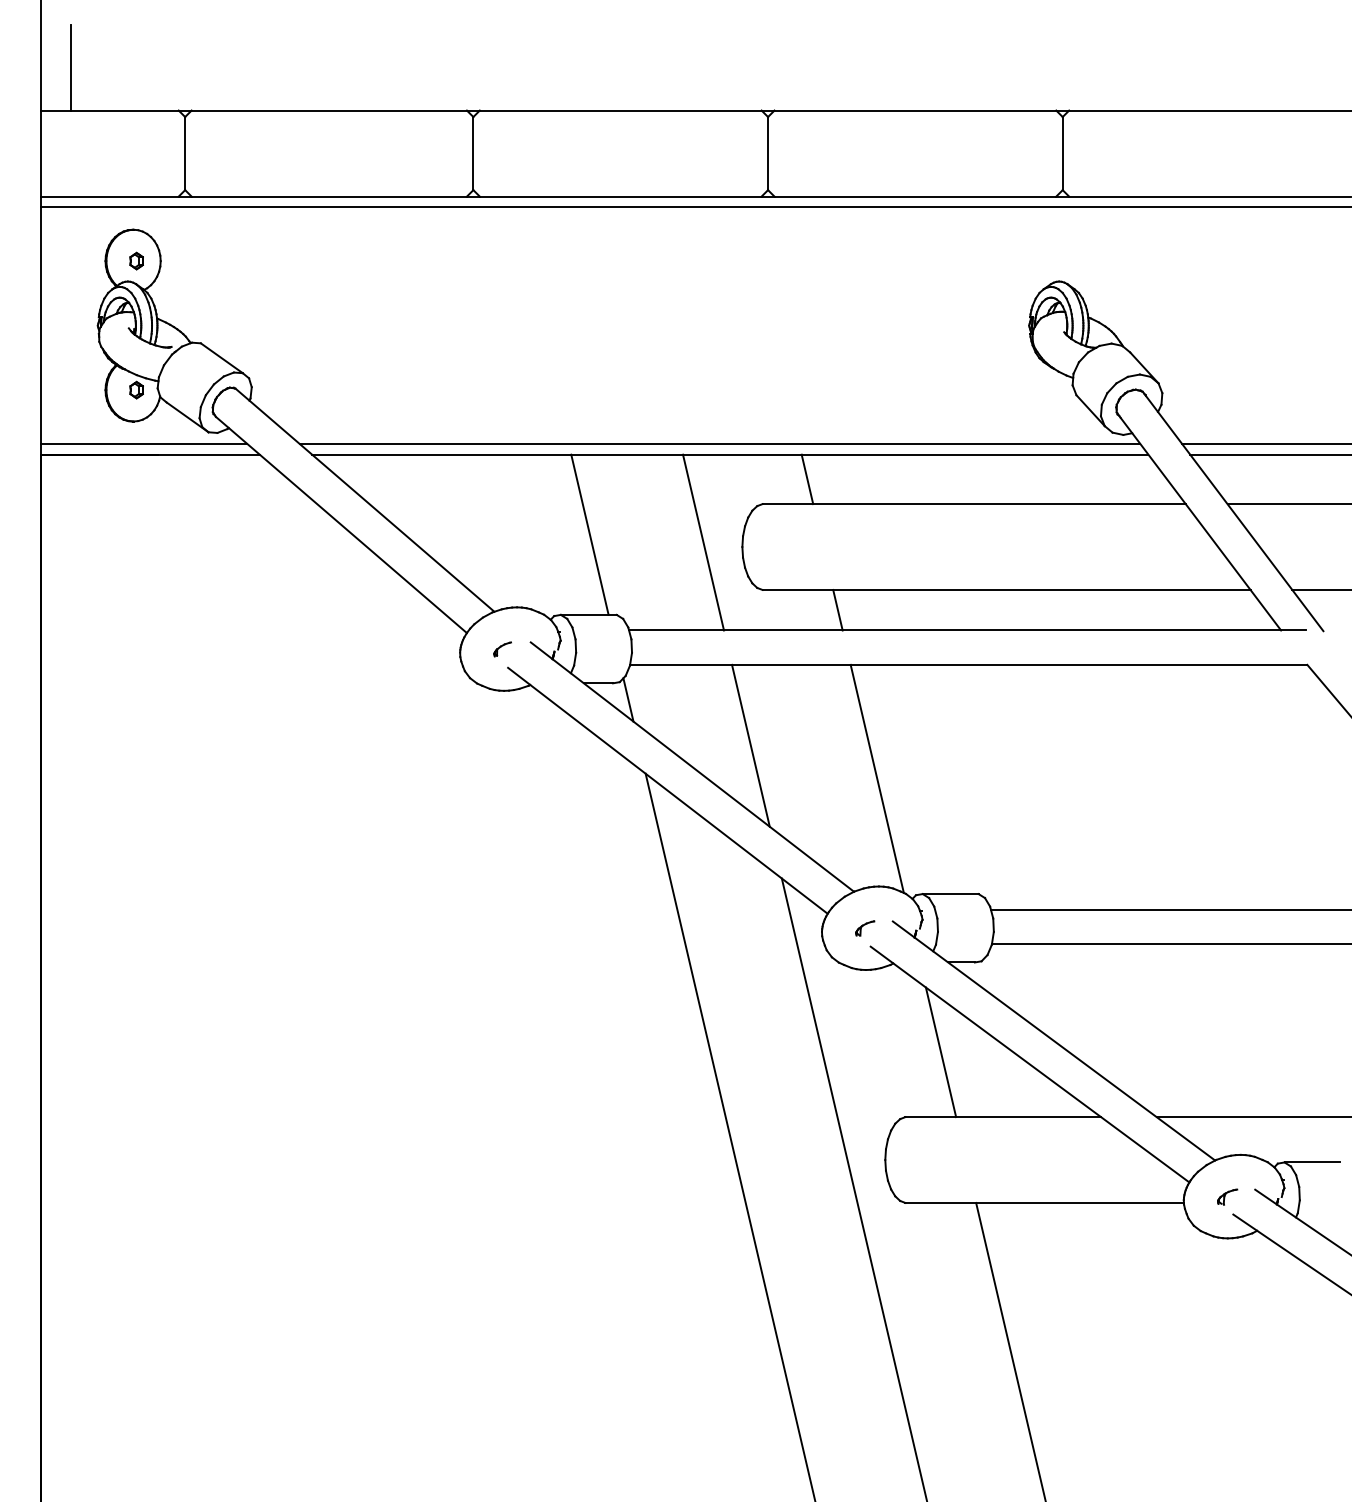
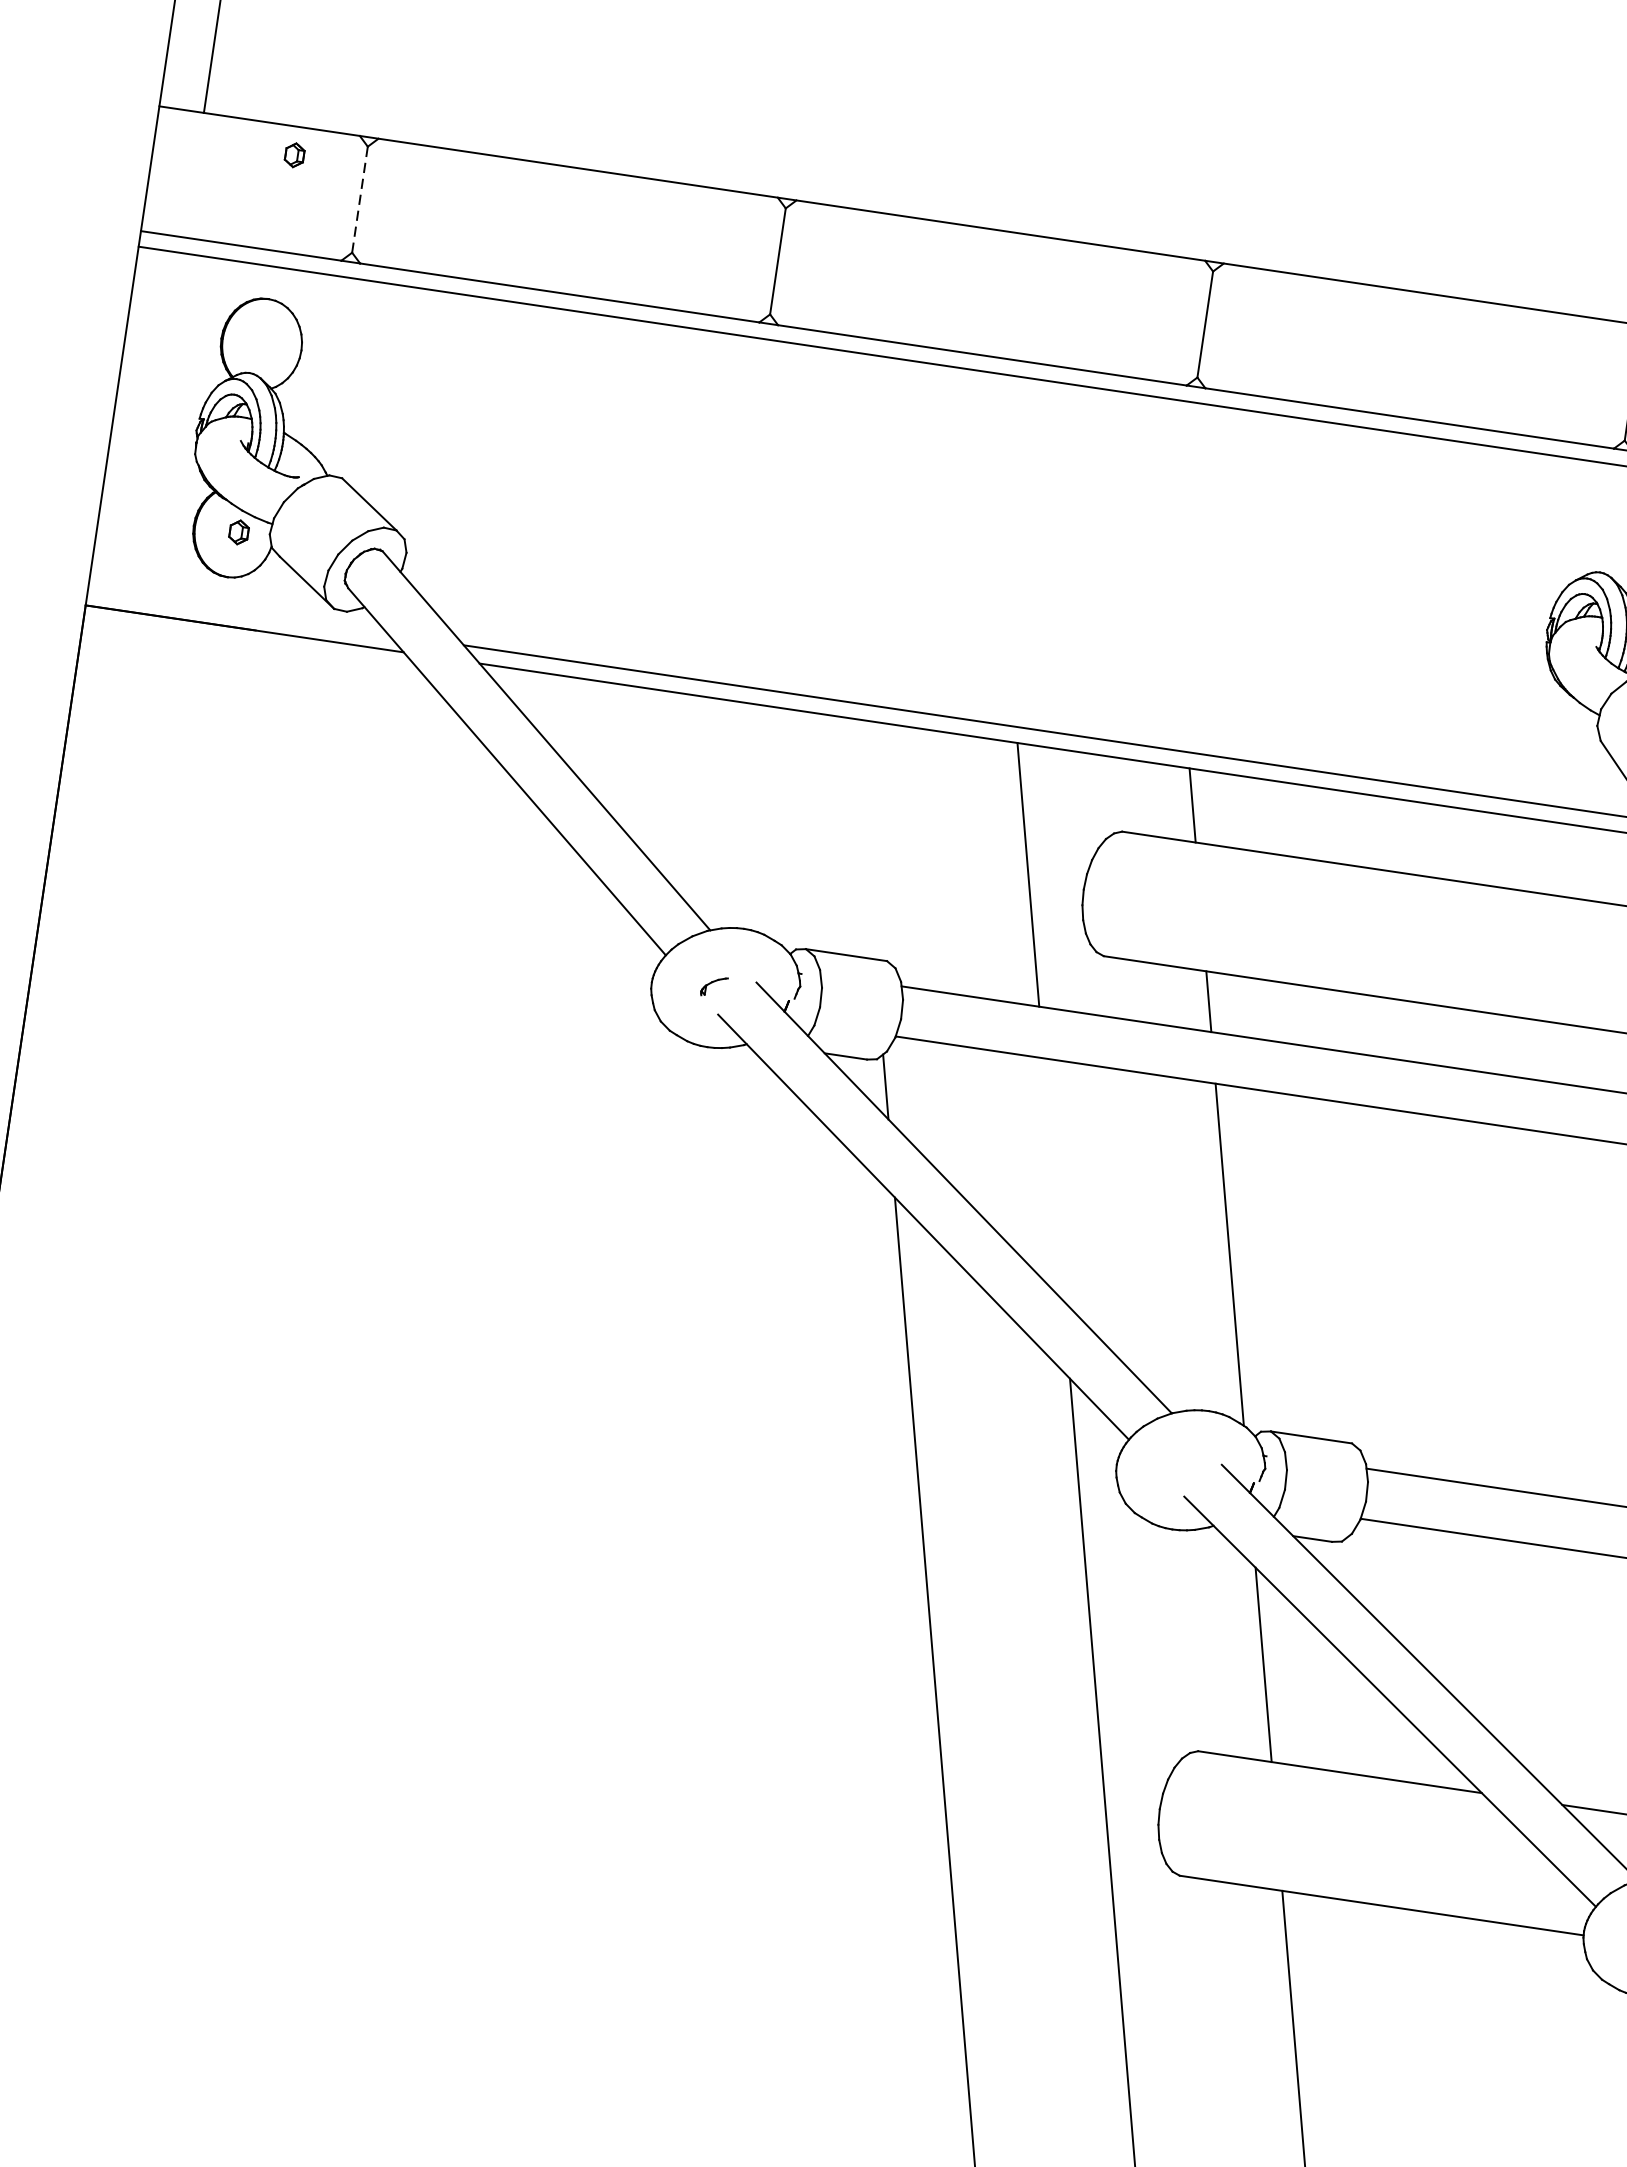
line: (185, 153) -> (360, 199), solid -> dashed
part: (136, 260) -> (294, 154), moved
line: (143, 443) -> (237, 611), removed
line: (589, 534) -> (864, 838), removed
line: (750, 745) -> (1053, 1179), removed
part: (865, 928) -> (1180, 1469), removed

